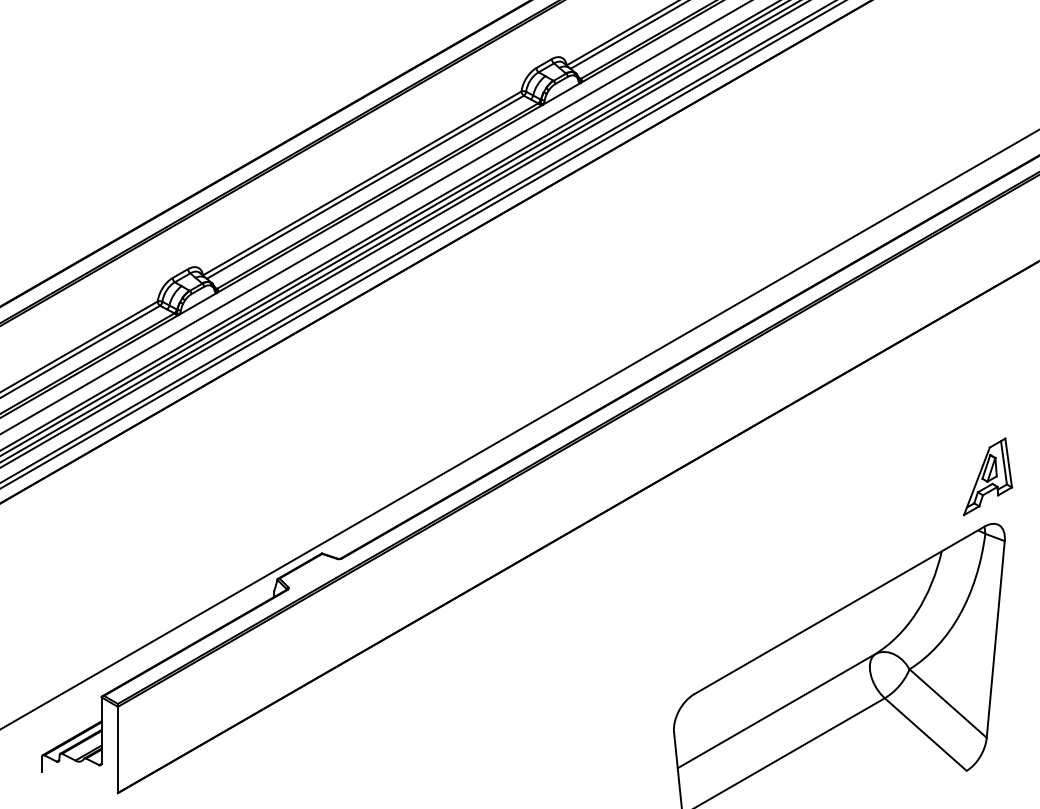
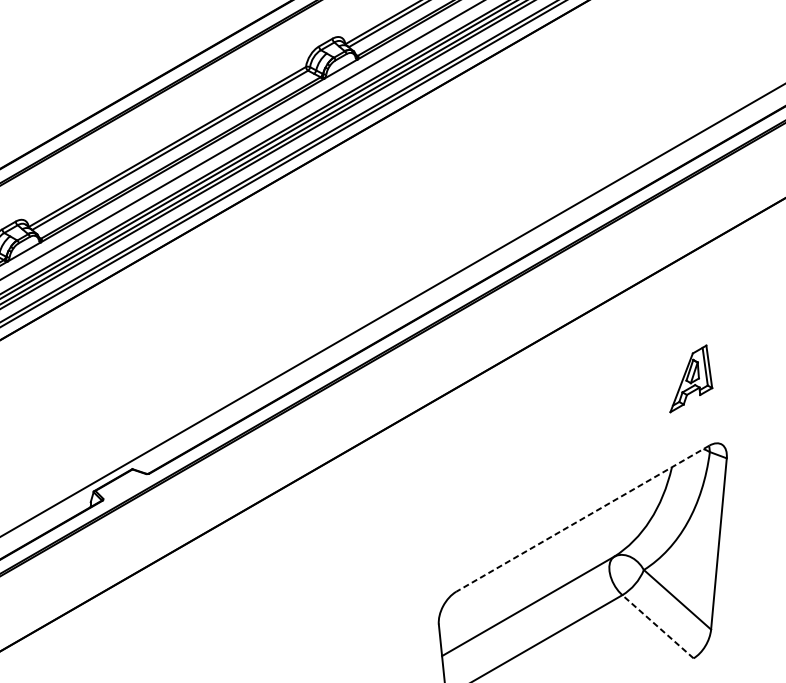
part: (988, 476) -> (691, 378), moved
line: (839, 610) -> (582, 518), solid -> dashed
line: (925, 734) -> (657, 626), solid -> dashed

